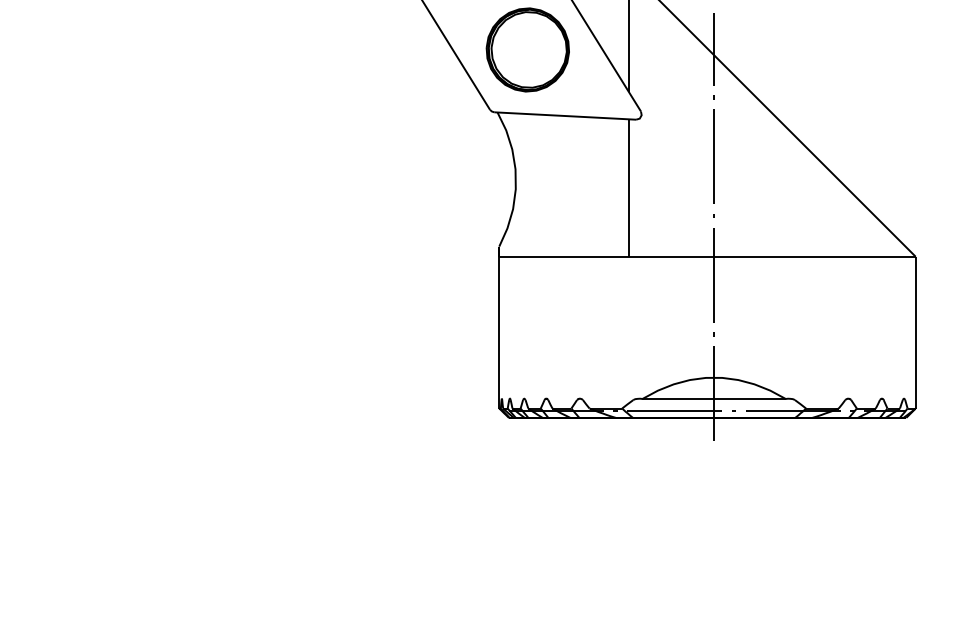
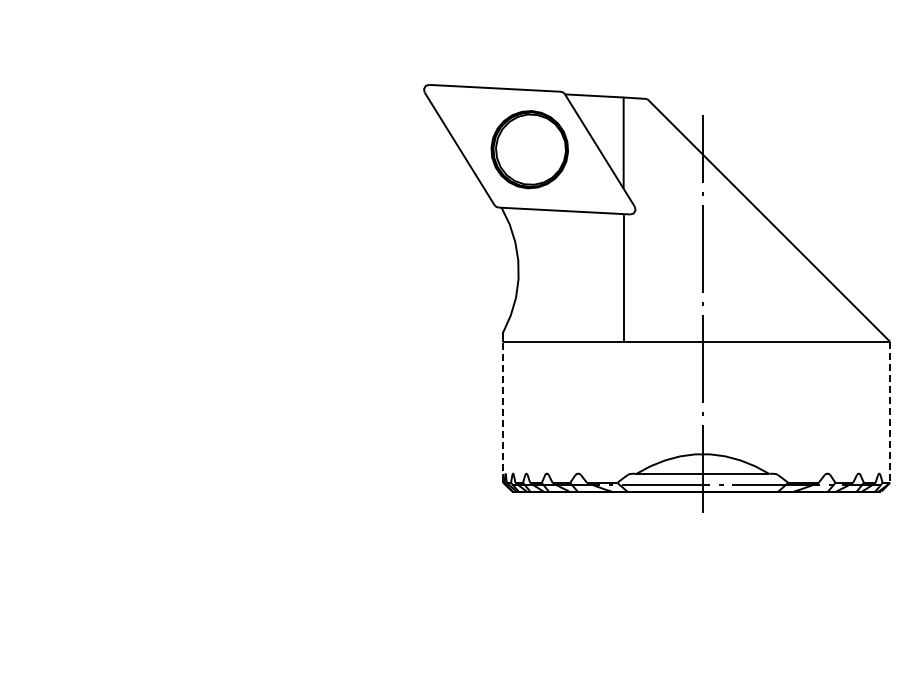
line: (499, 323) -> (503, 403), solid -> dashed
line: (916, 332) -> (890, 412), solid -> dashed

